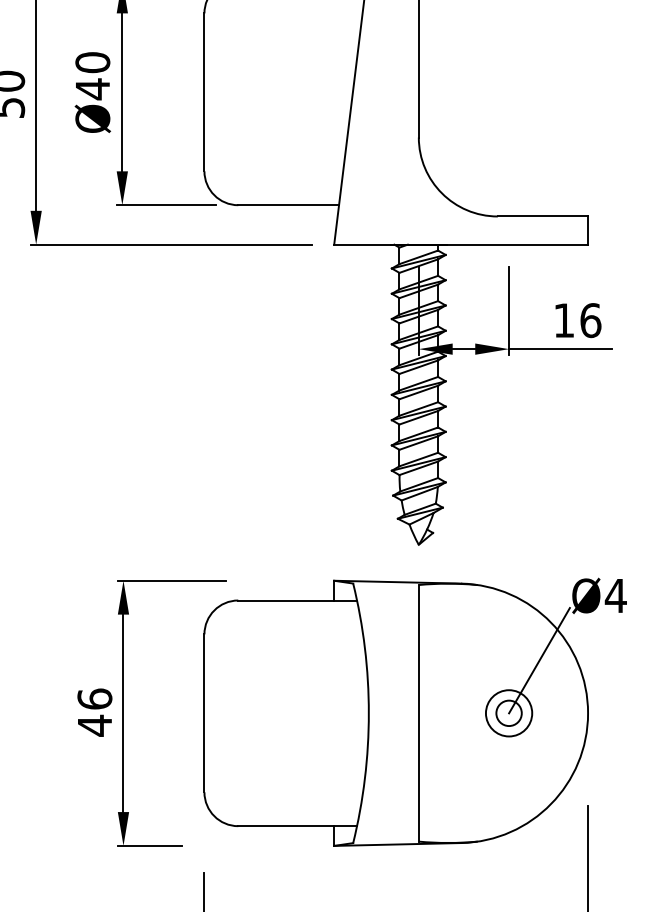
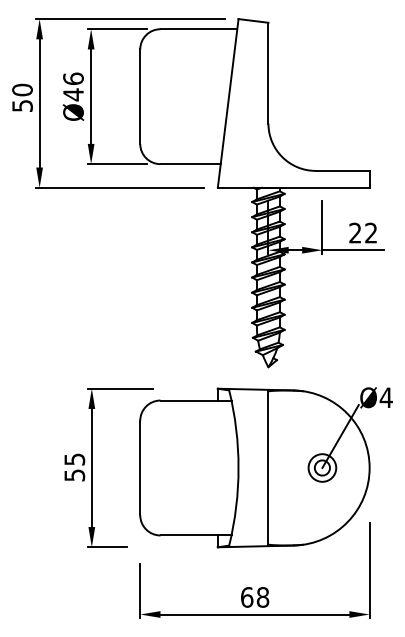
text: (92, 61) -> (73, 78), Ø40 -> Ø46
text: (577, 319) -> (363, 232), 16 -> 22
text: (94, 712) -> (74, 467), 46 -> 55

